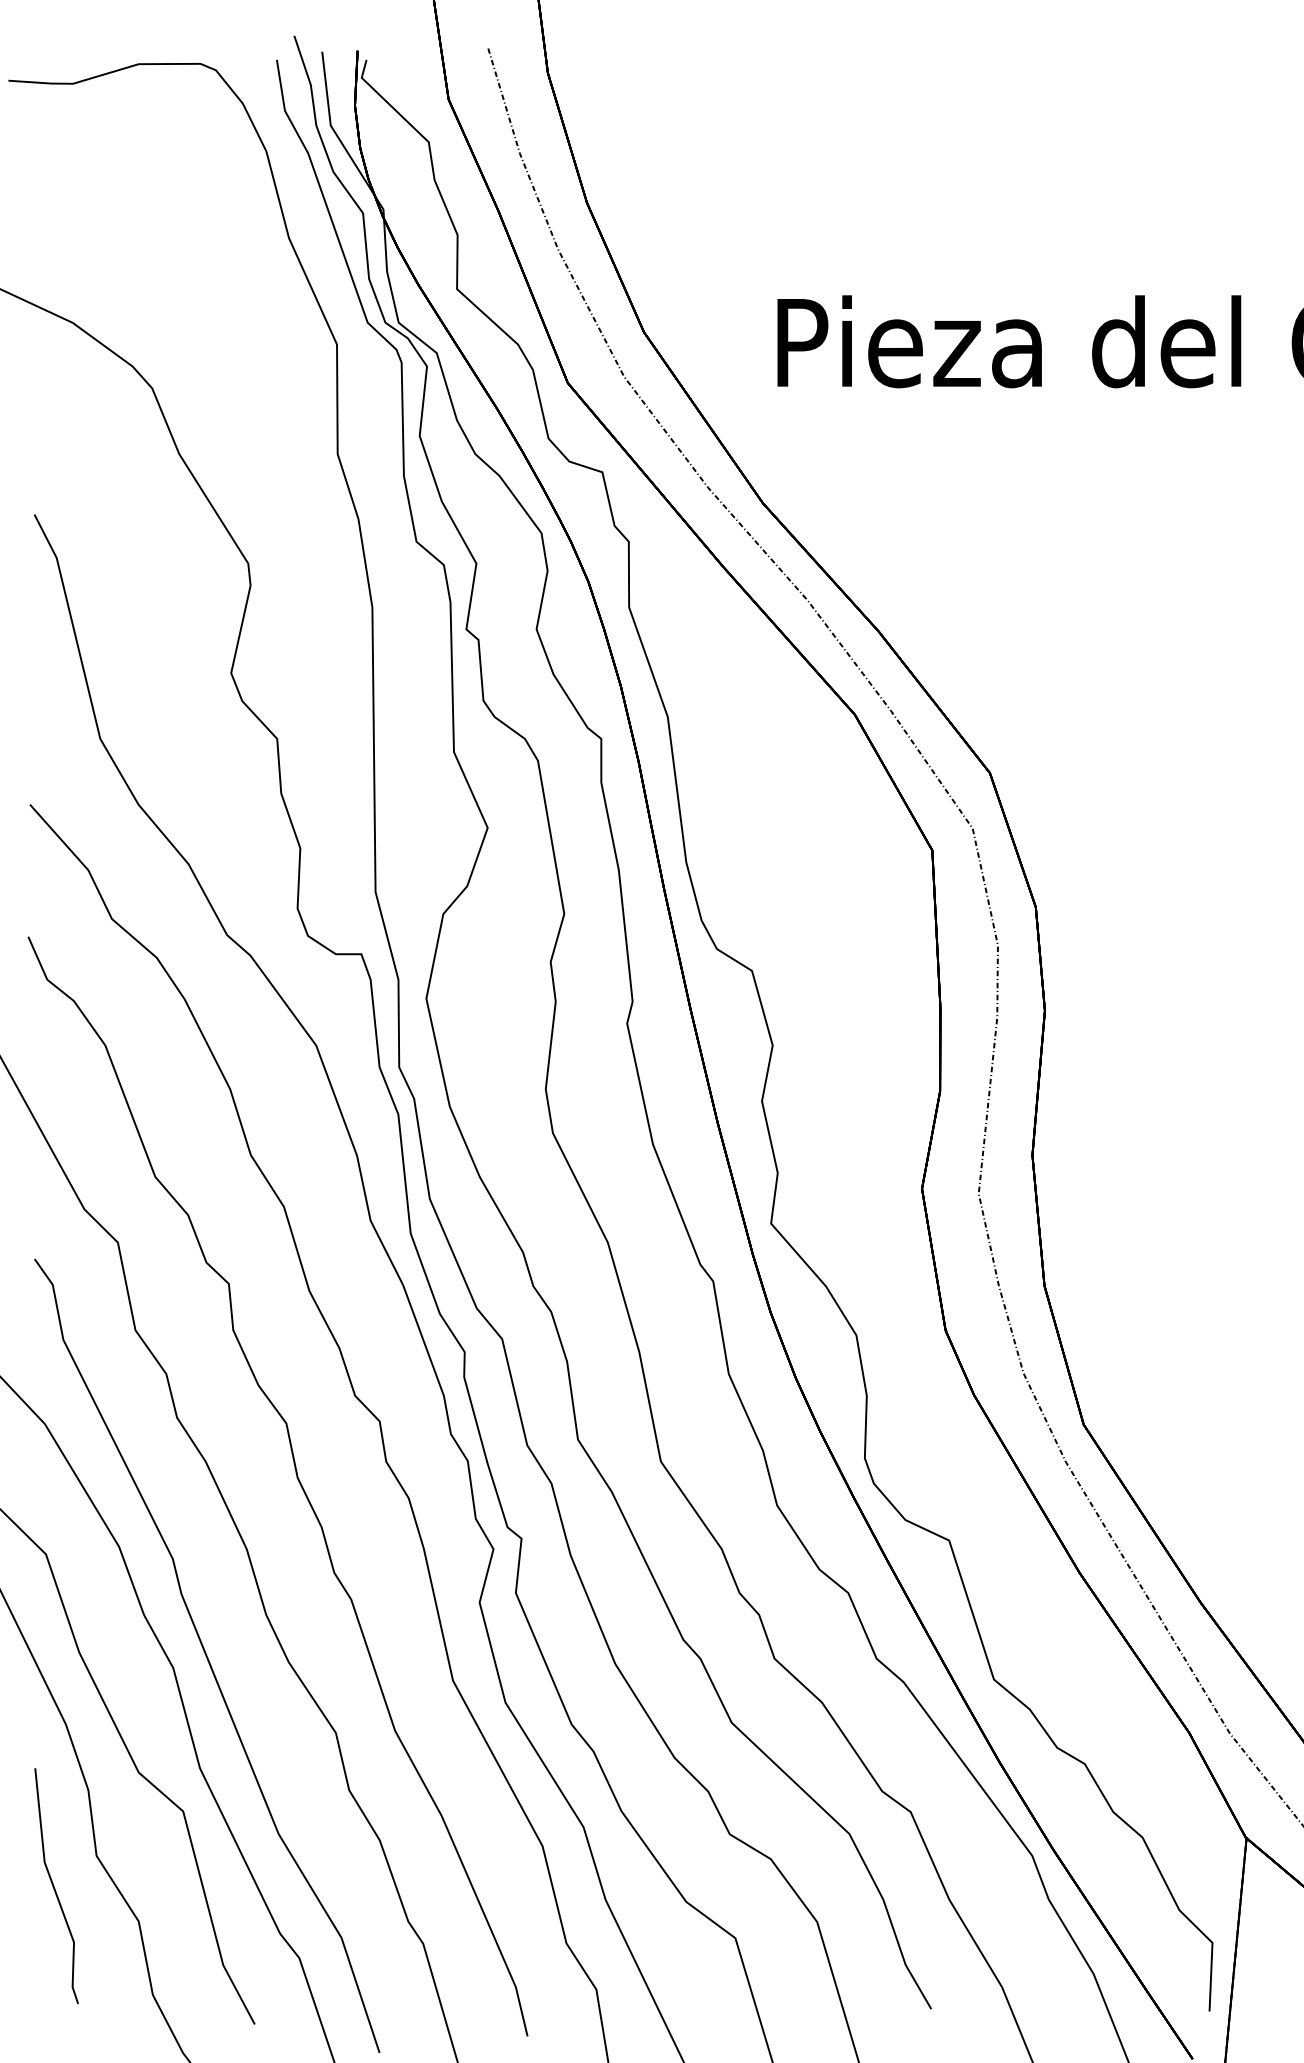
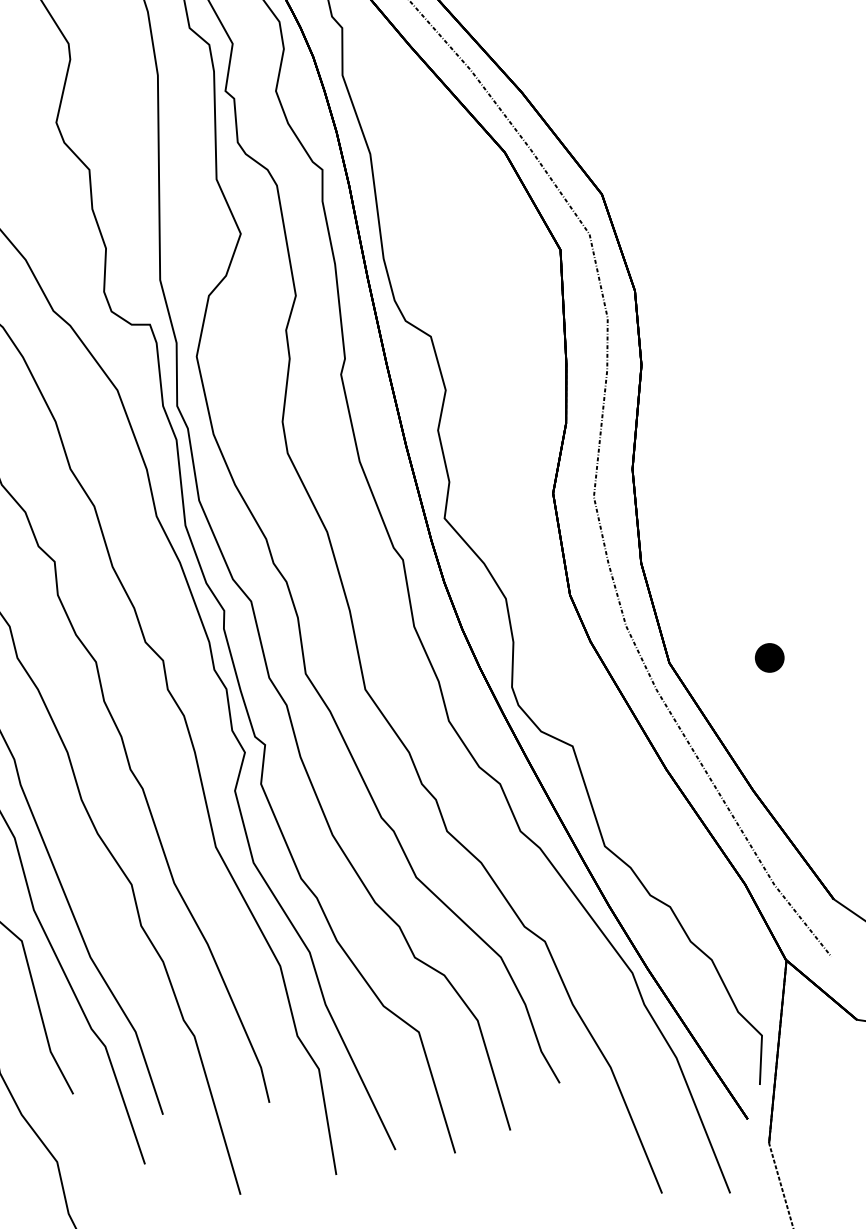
part: (1222, 1417) -> (769, 657), added

